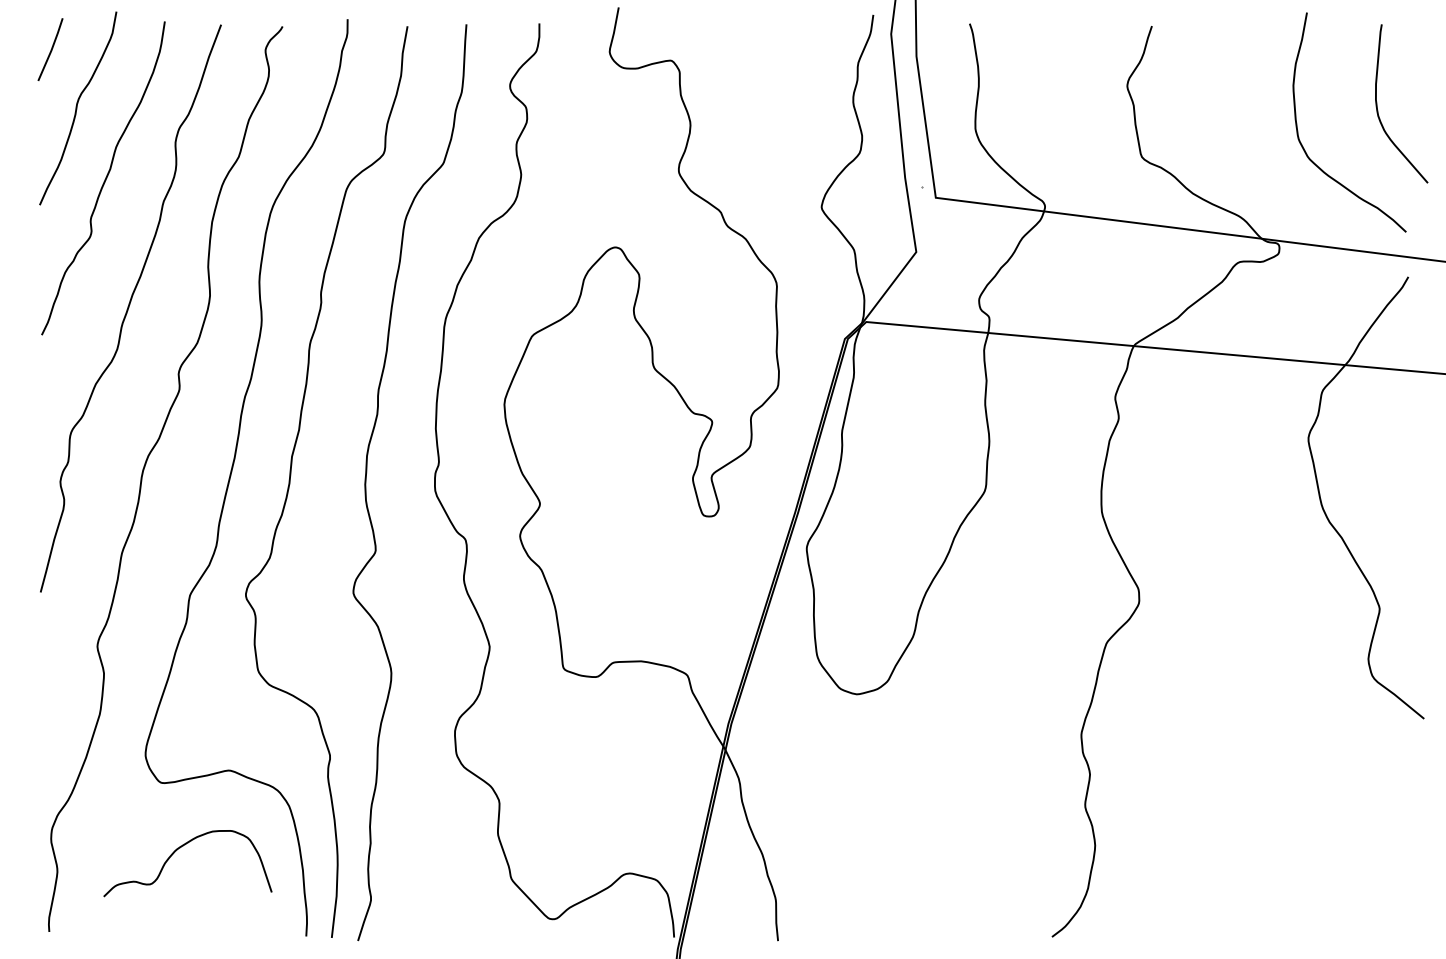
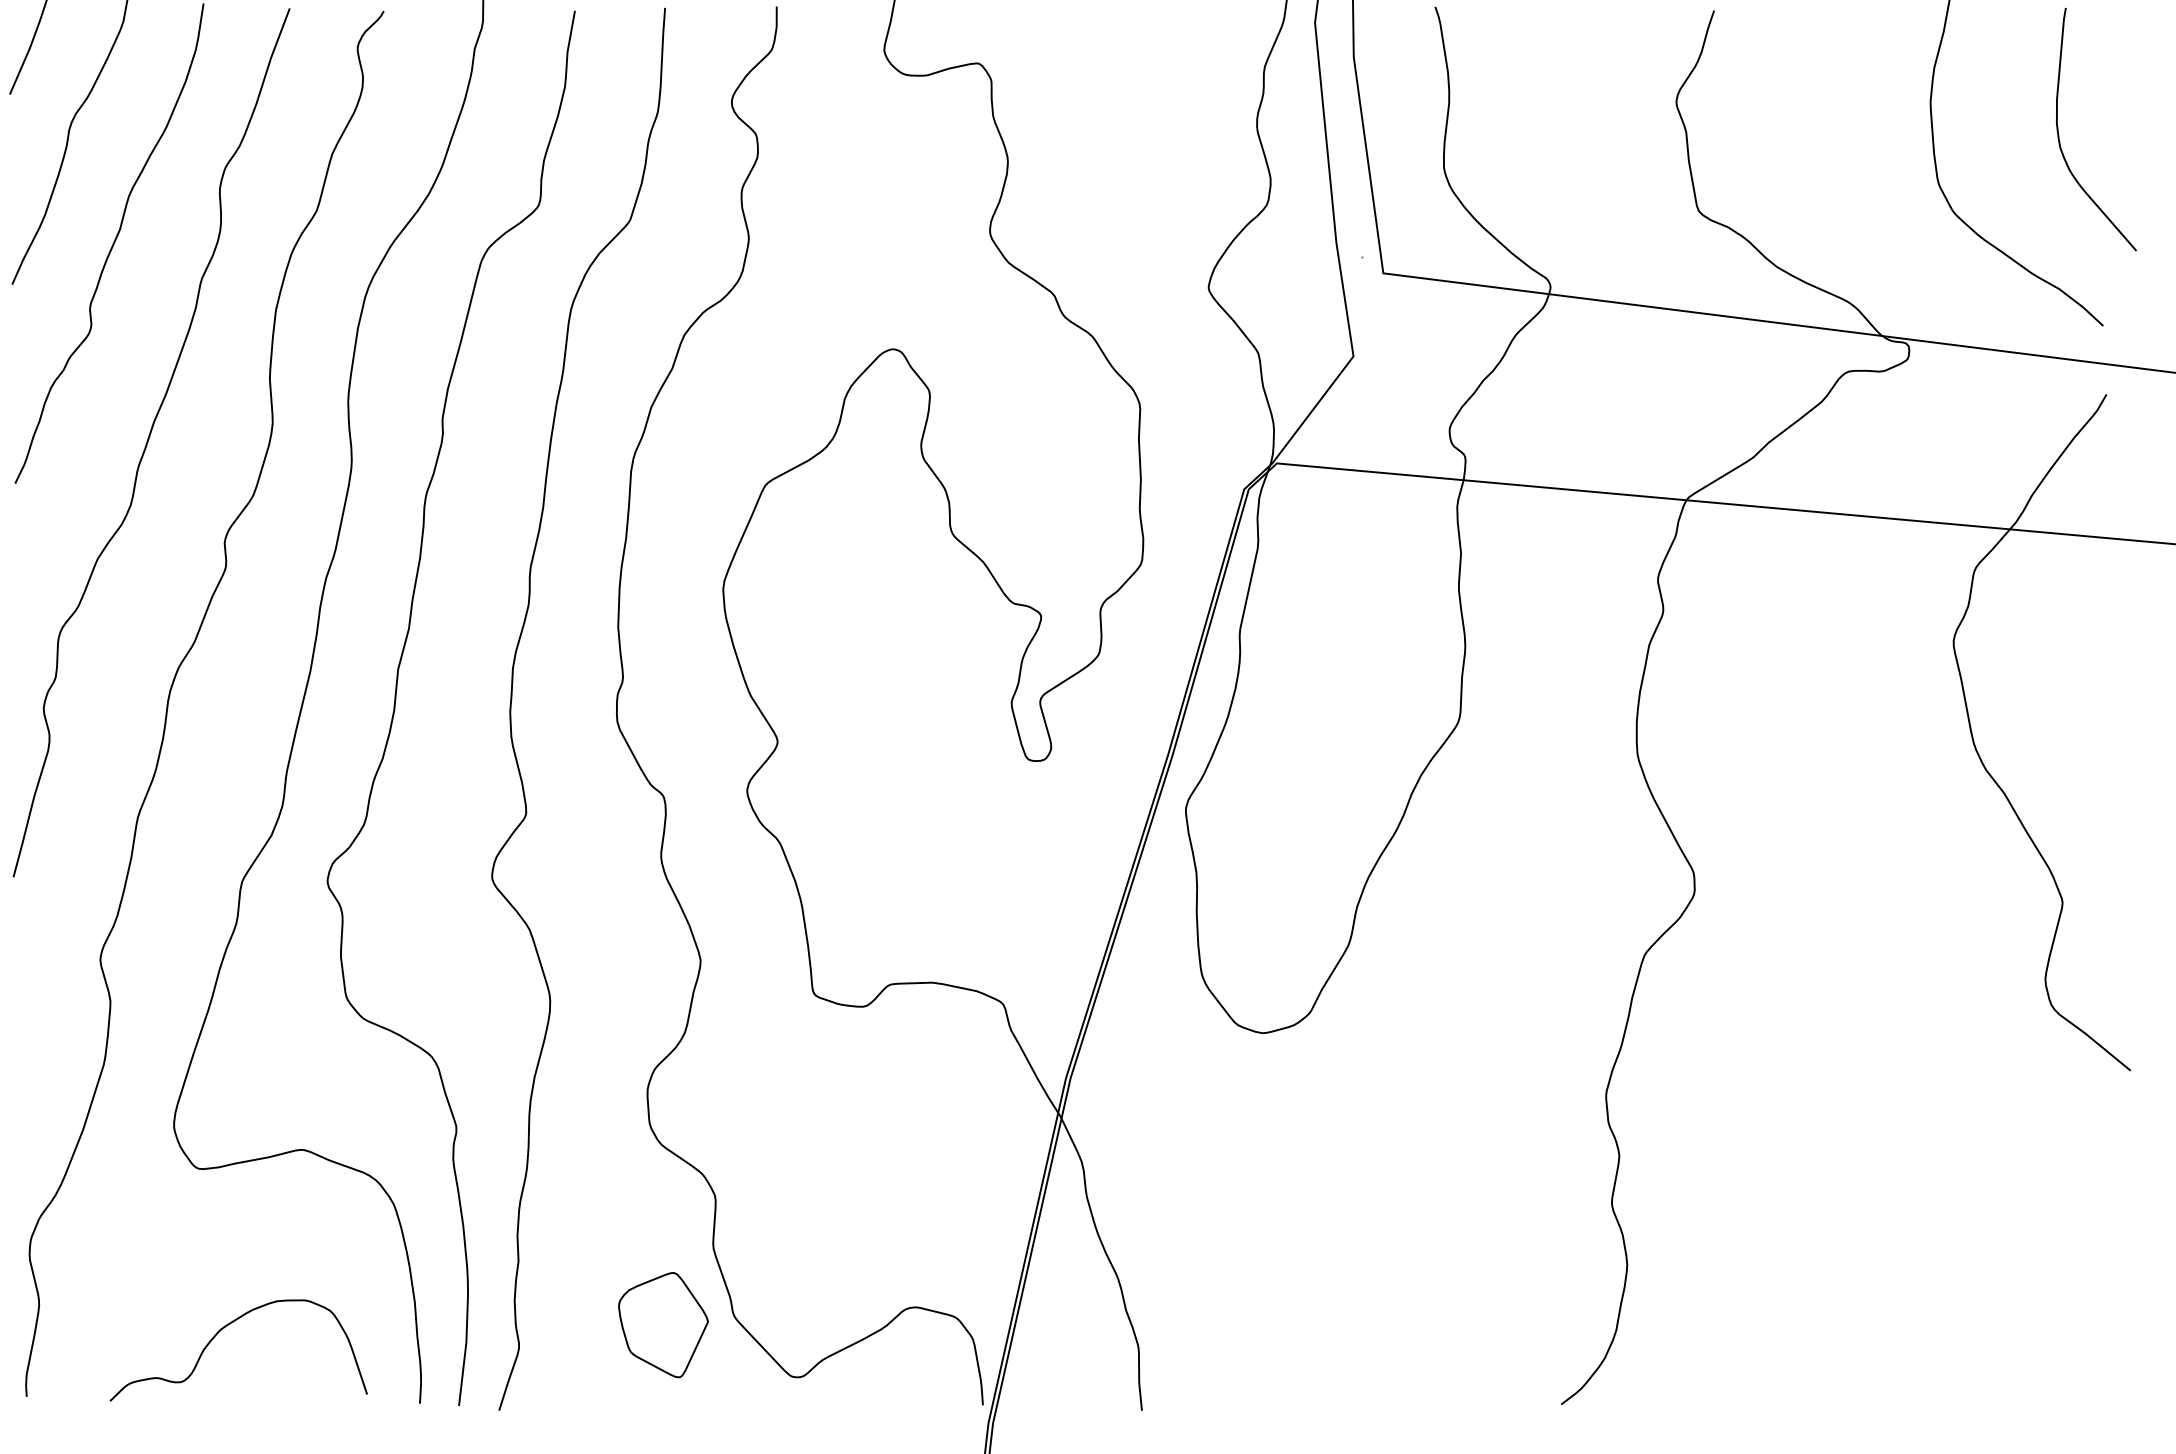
curve: (176, 851) -> (221, 1331), moved
part: (465, 885) -> (663, 1325), added

